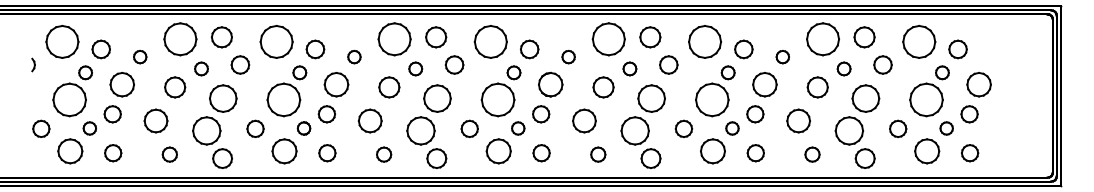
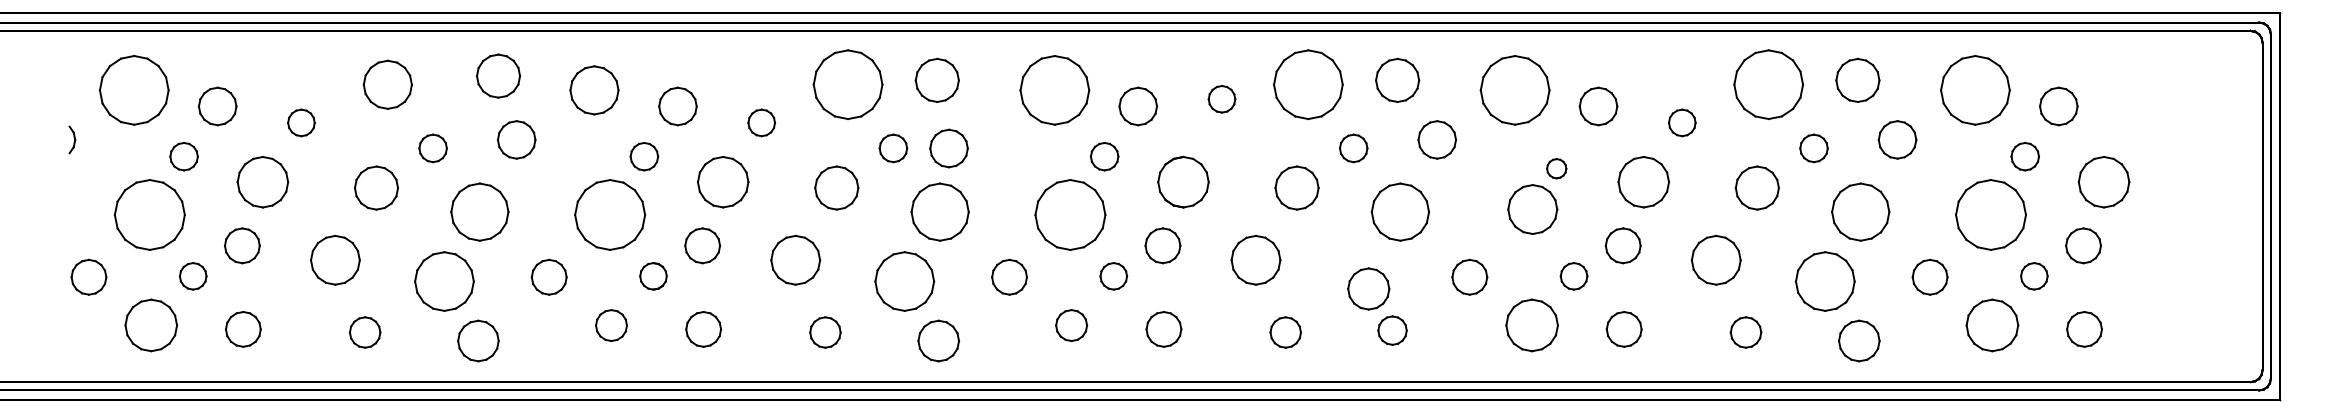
part: (221, 37) -> (497, 76), moved
part: (180, 39) -> (387, 85), size x0.7
part: (276, 41) -> (594, 89), size x0.7
part: (568, 56) -> (1221, 97), moved
part: (454, 64) -> (948, 147), moved
part: (715, 91) -> (1537, 196), size x0.7
part: (640, 142) -> (1376, 306), size x0.7
part: (284, 151) -> (611, 325), size x0.6
part: (498, 151) -> (1071, 325), size x0.6

